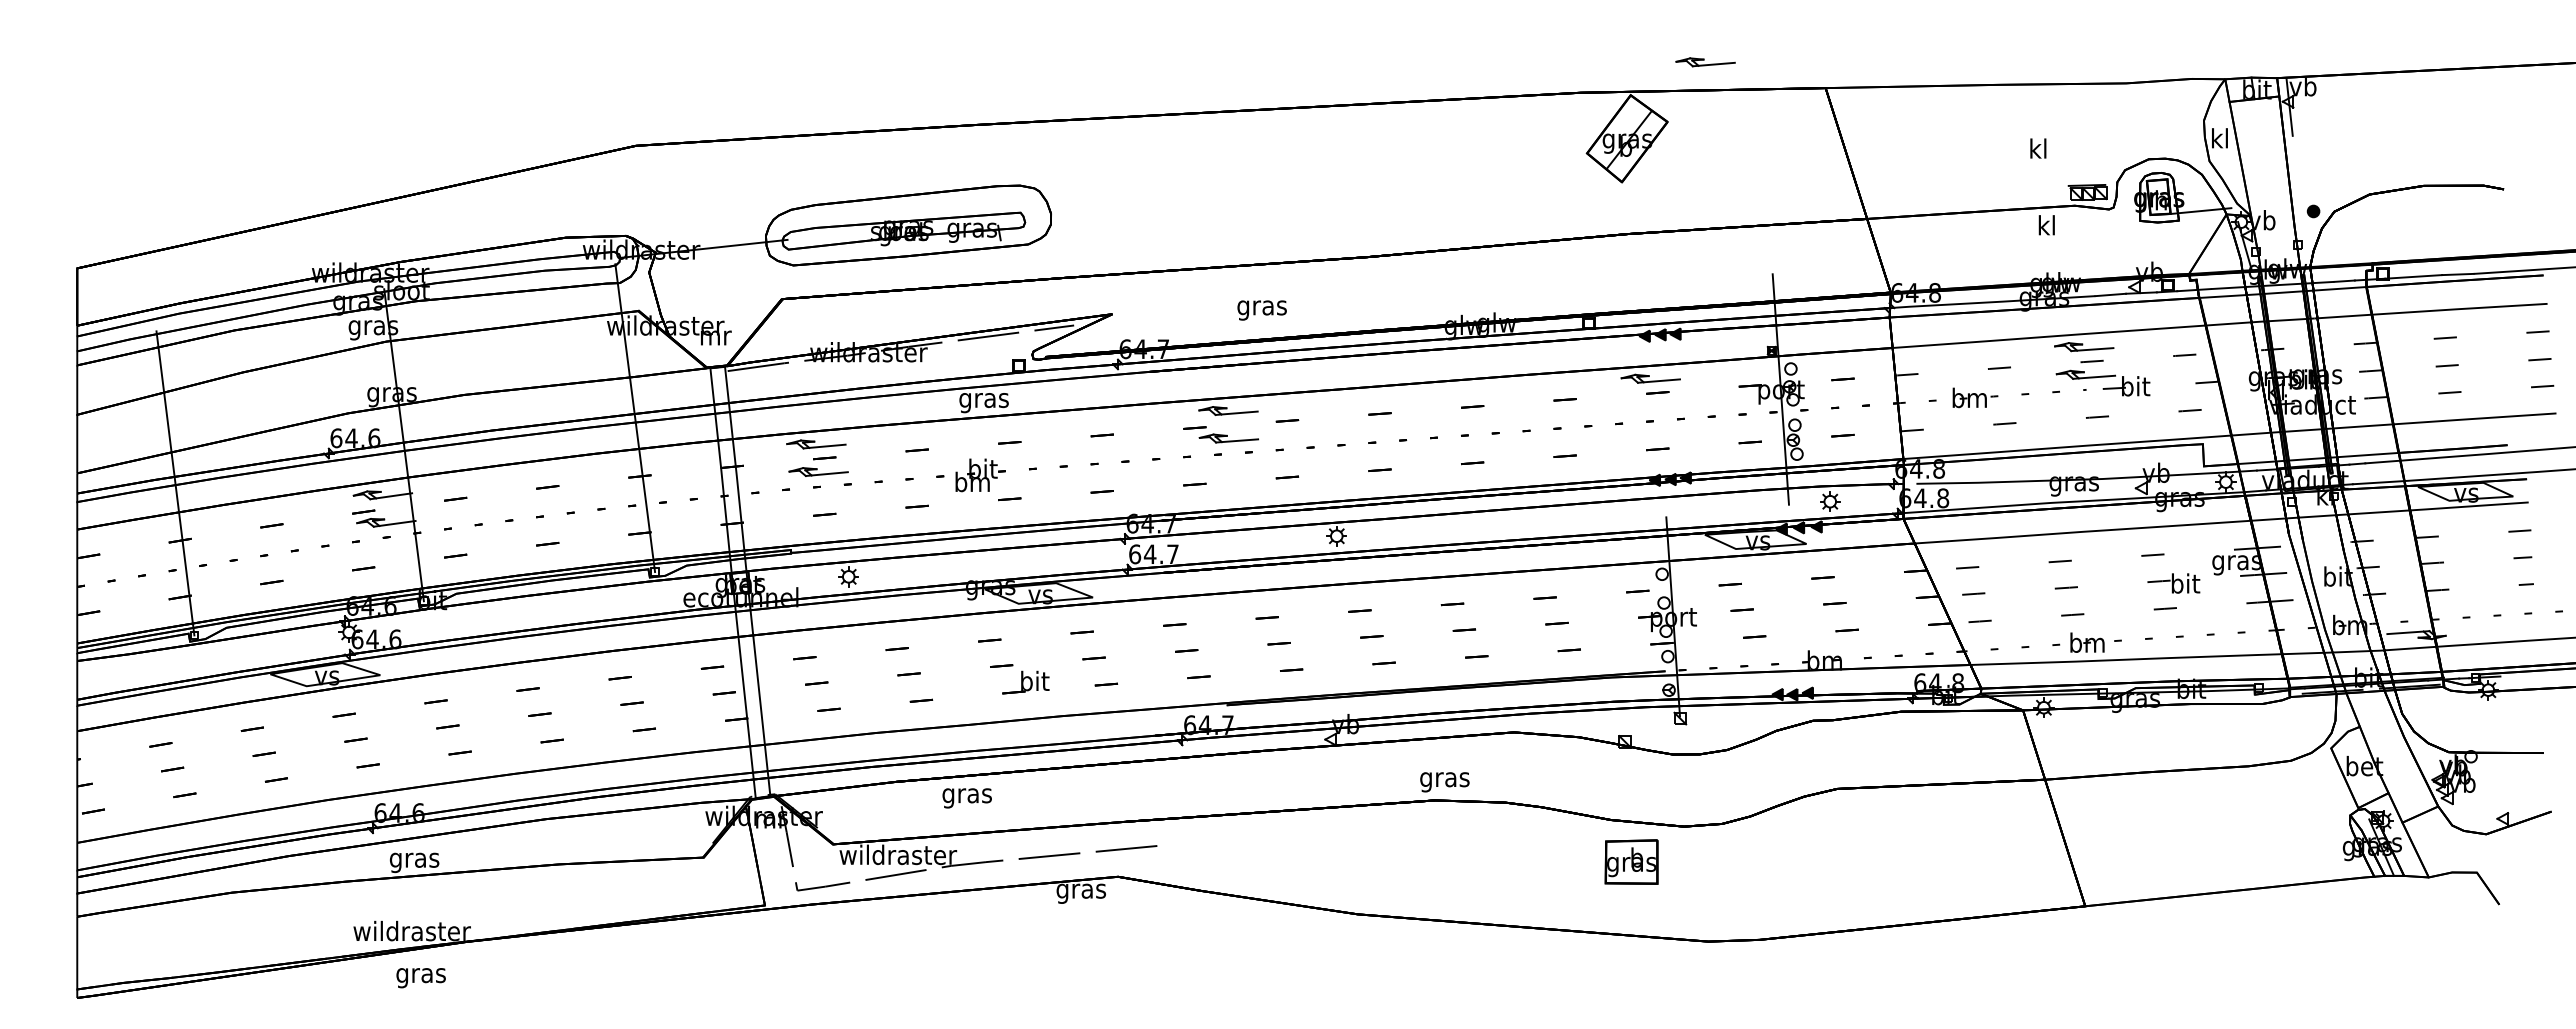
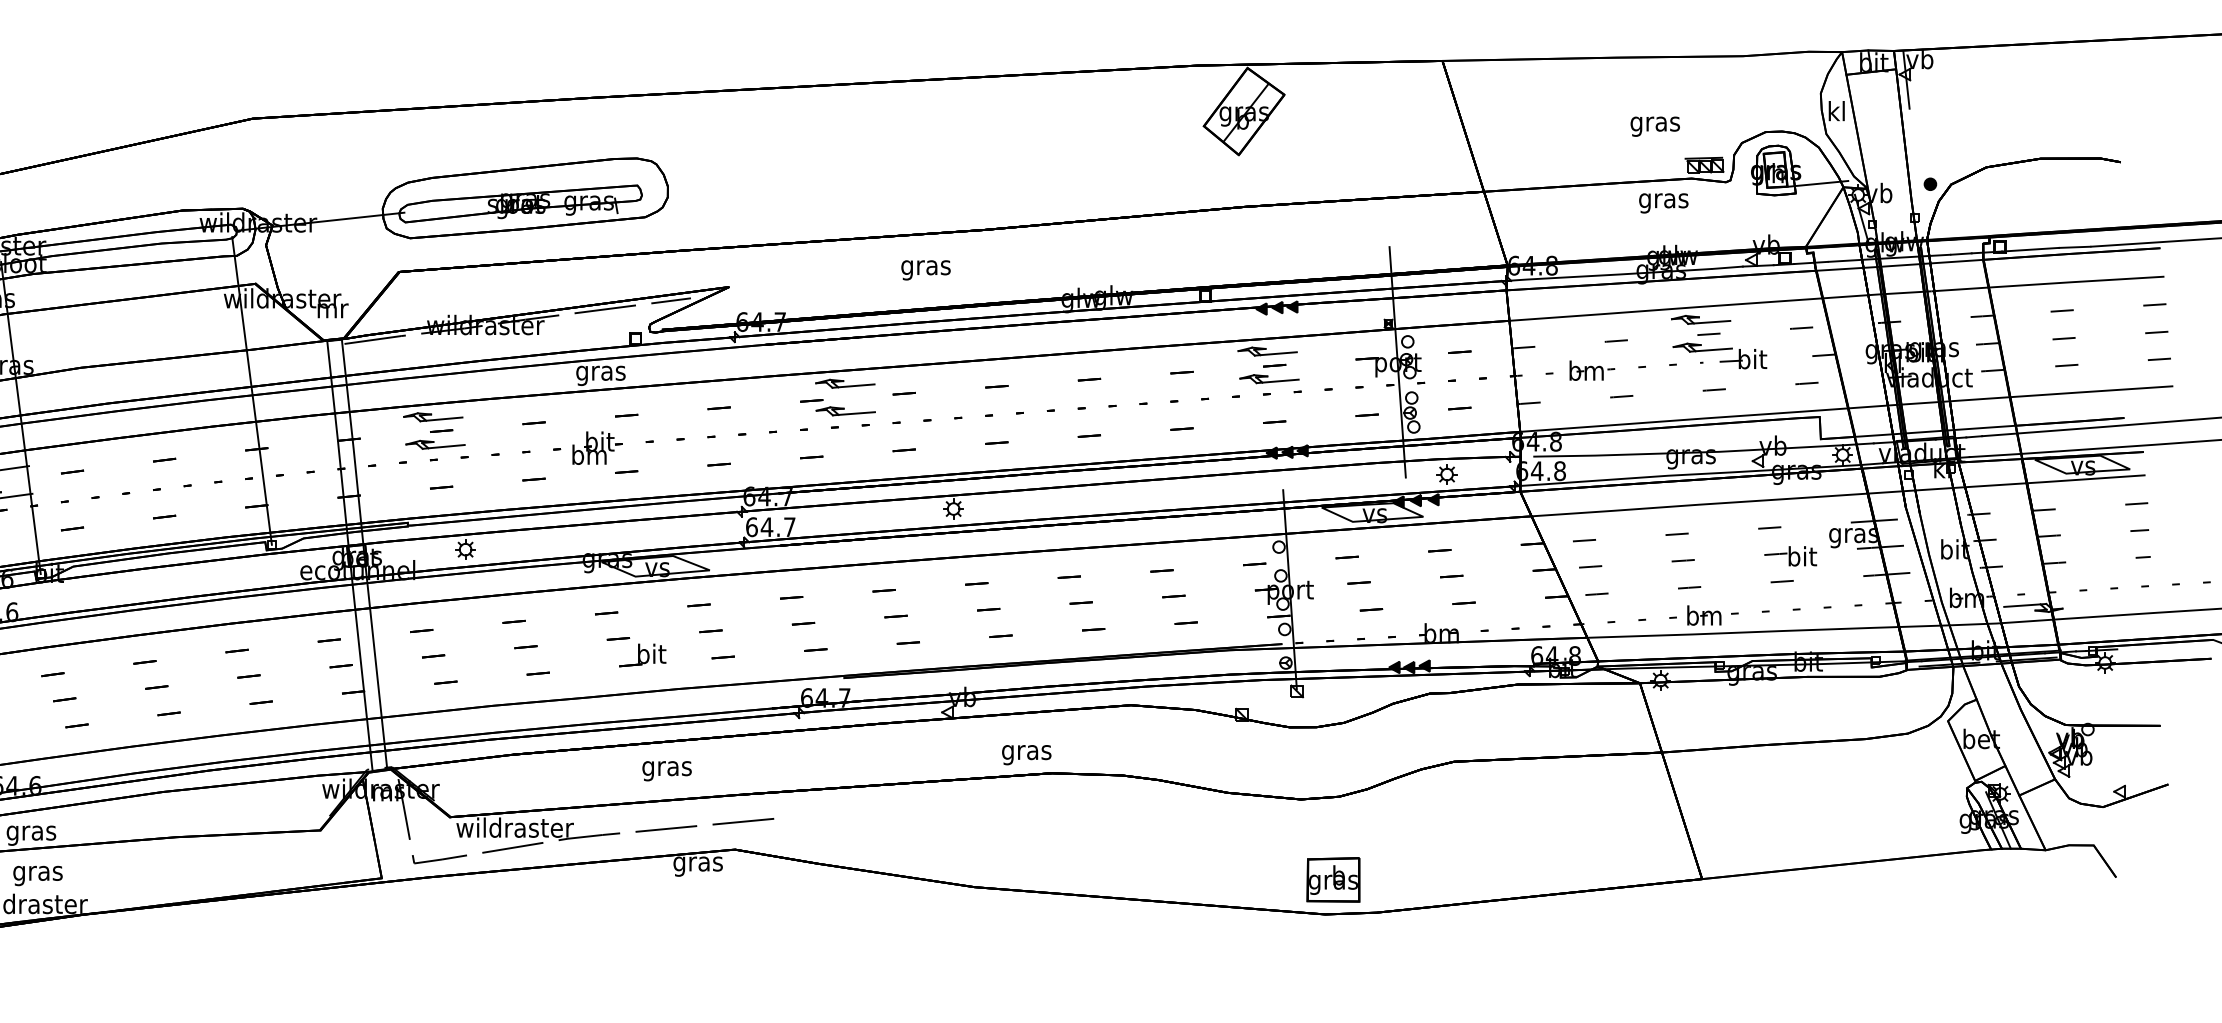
part: (1705, 62) -> (1269, 379), moved
text: (2038, 151) -> (1655, 124), kl -> gras
text: (2046, 227) -> (1663, 200), kl -> gras
text: (1261, 310) -> (925, 270), moved
text: (1444, 782) -> (1026, 755), moved
text: (966, 798) -> (666, 771), moved
part: (1631, 861) -> (1333, 879), moved
text: (420, 978) -> (37, 876), moved

